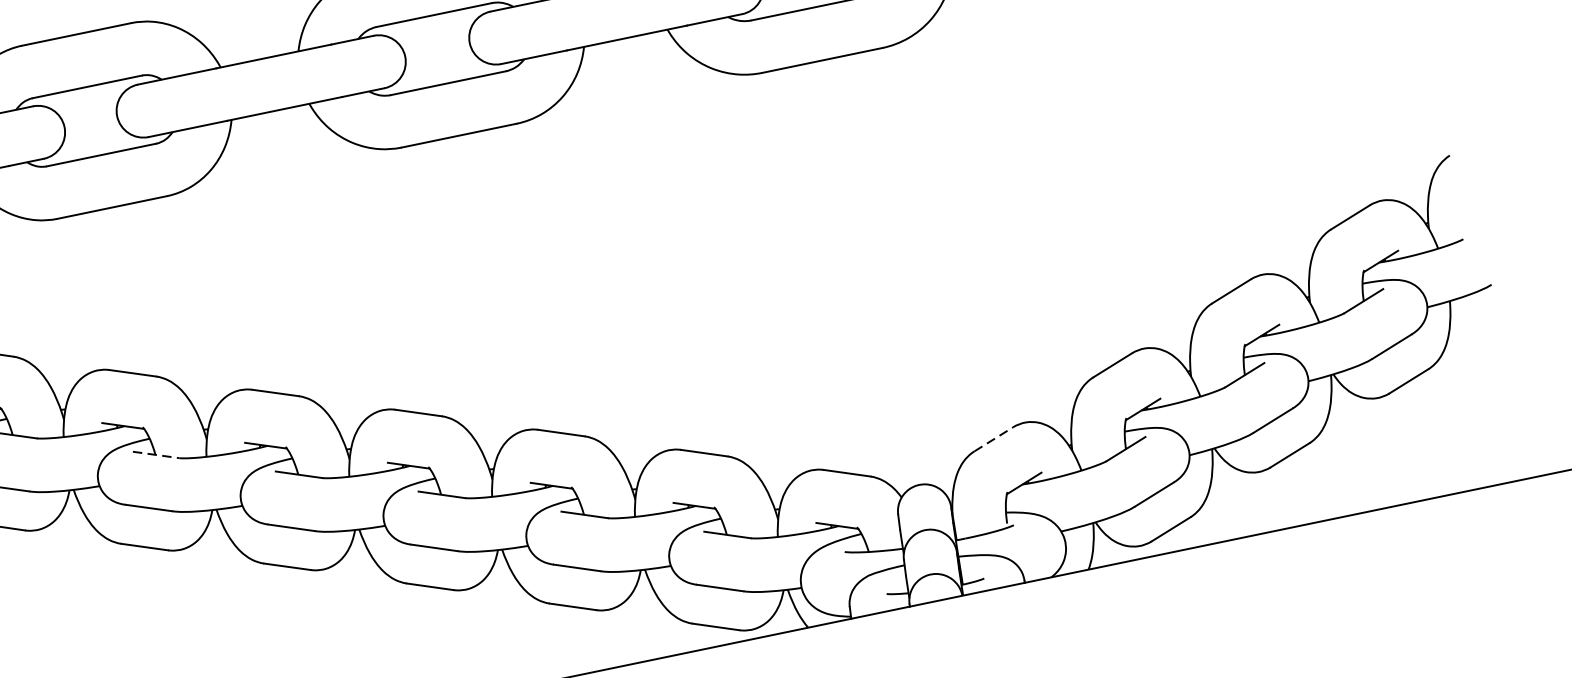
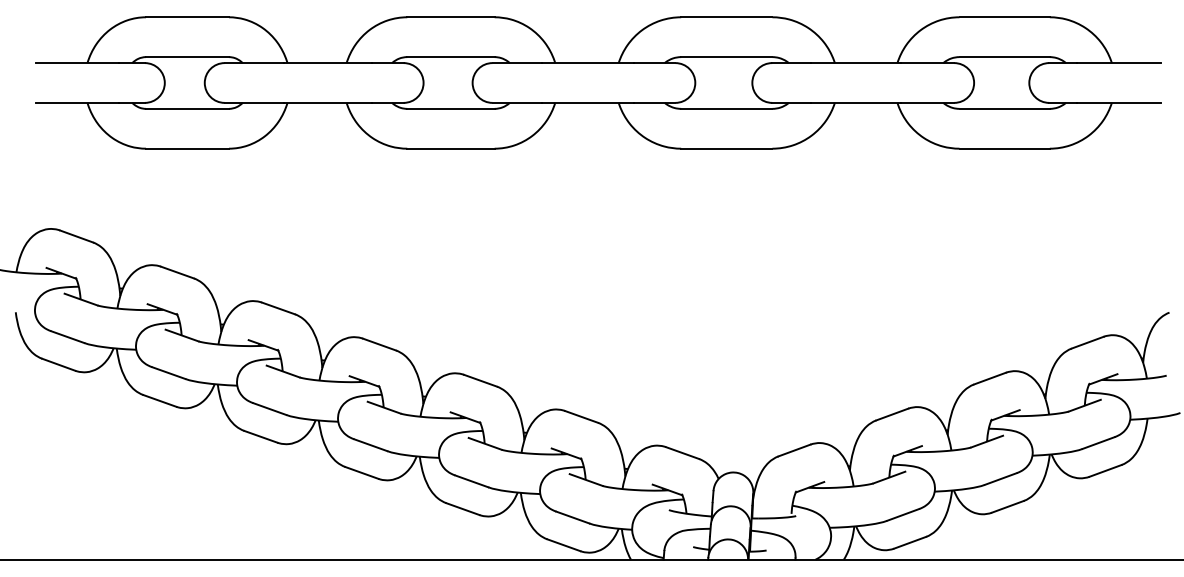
line: (993, 439) -> (794, 450), dashed -> solid
line: (156, 454) -> (182, 335), dashed -> solid

